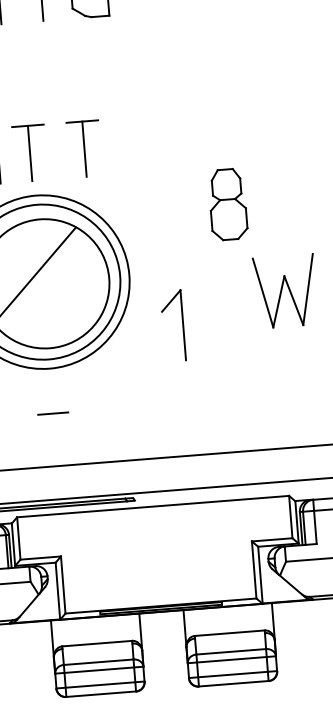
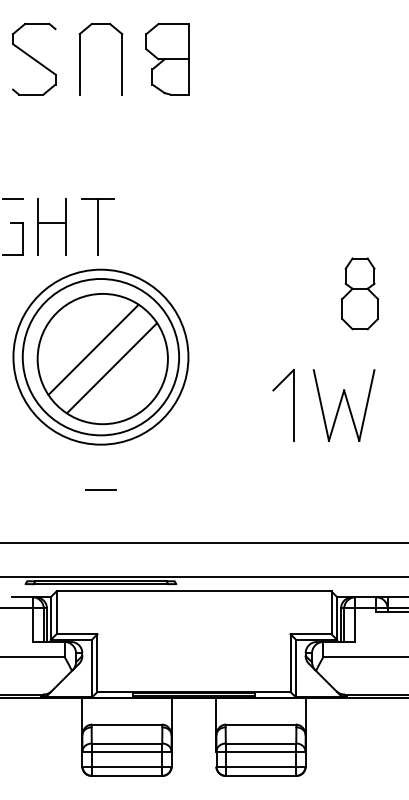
part: (83, 148) -> (152, 226), removed
part: (227, 204) -> (359, 293), moved
part: (284, 291) -> (343, 405), moved
line: (55, 292) -> (112, 368), added
part: (183, 325) -> (293, 405), moved

